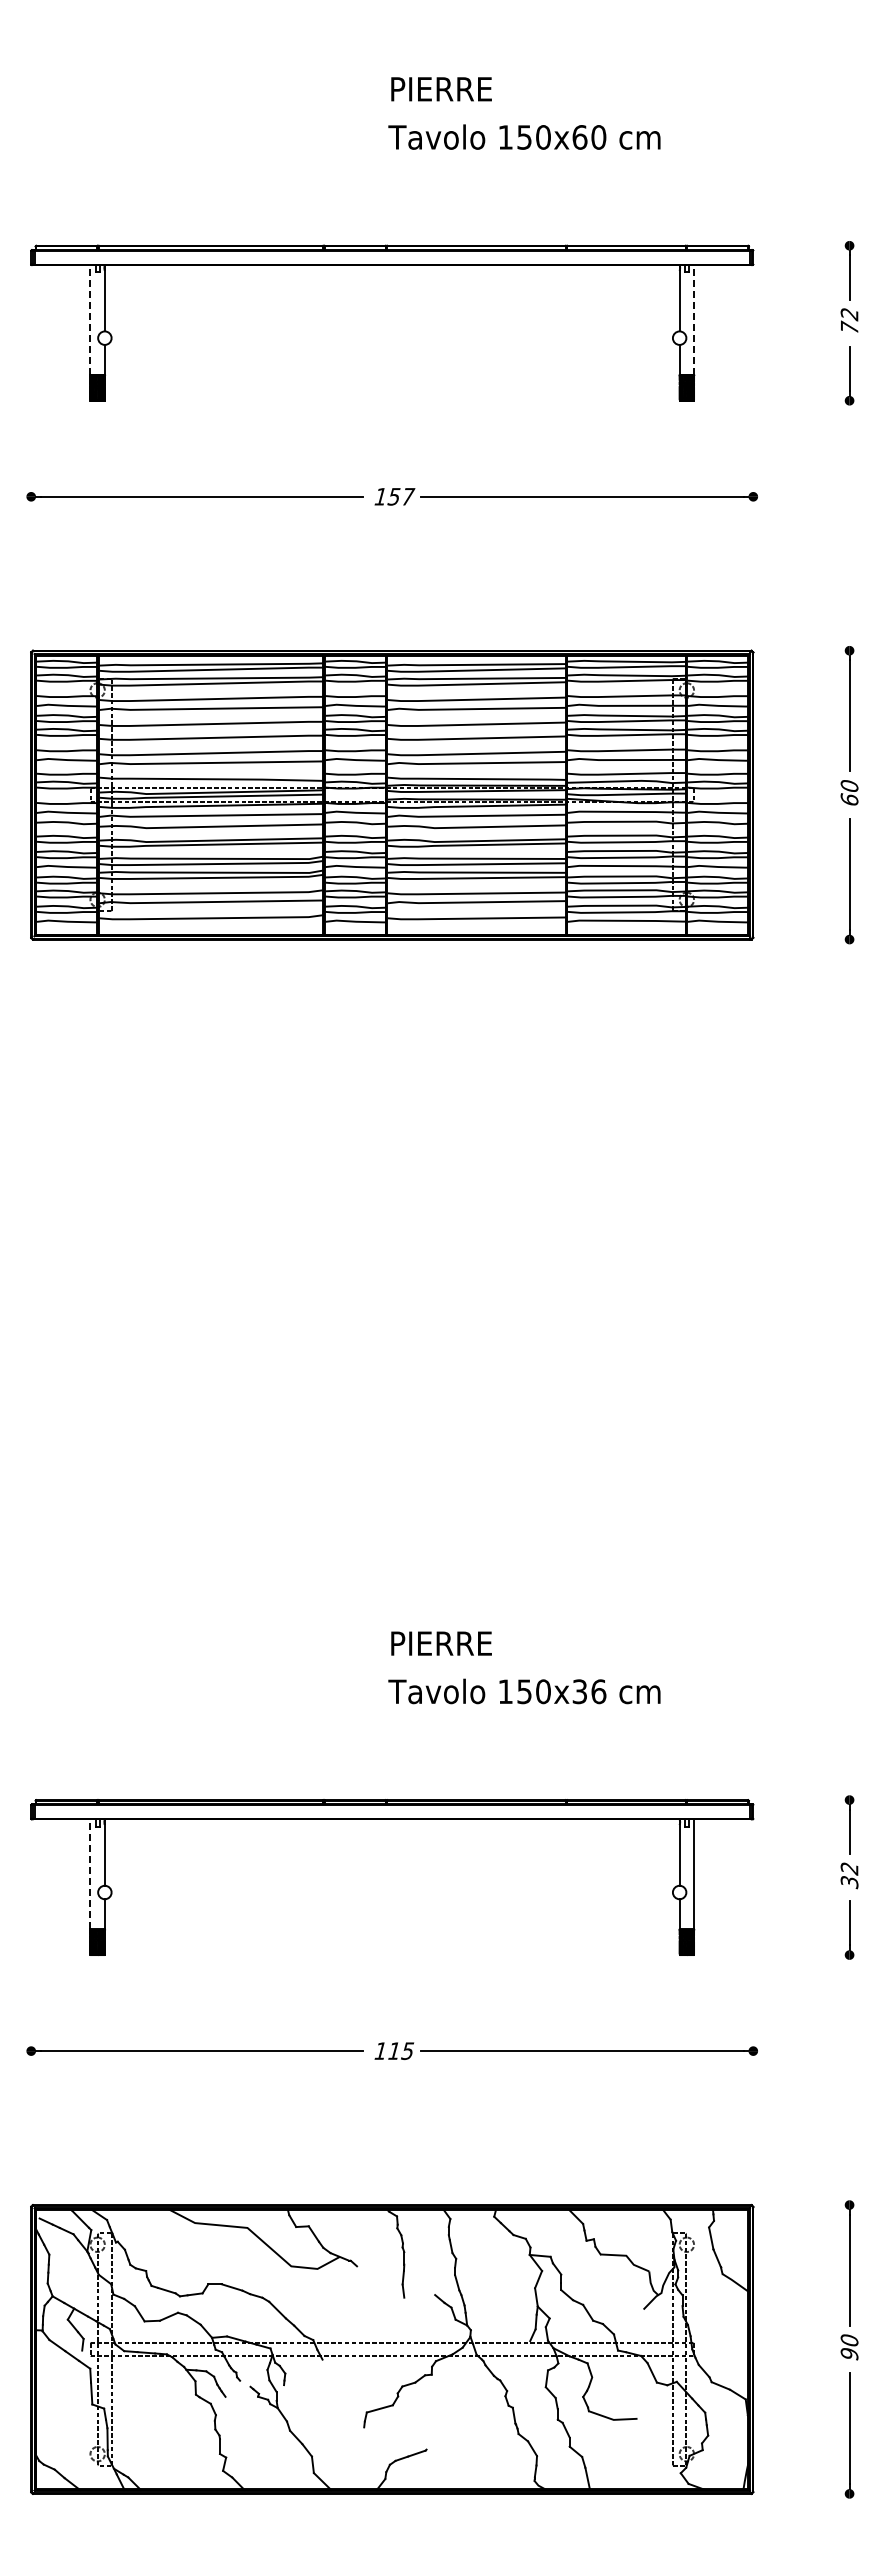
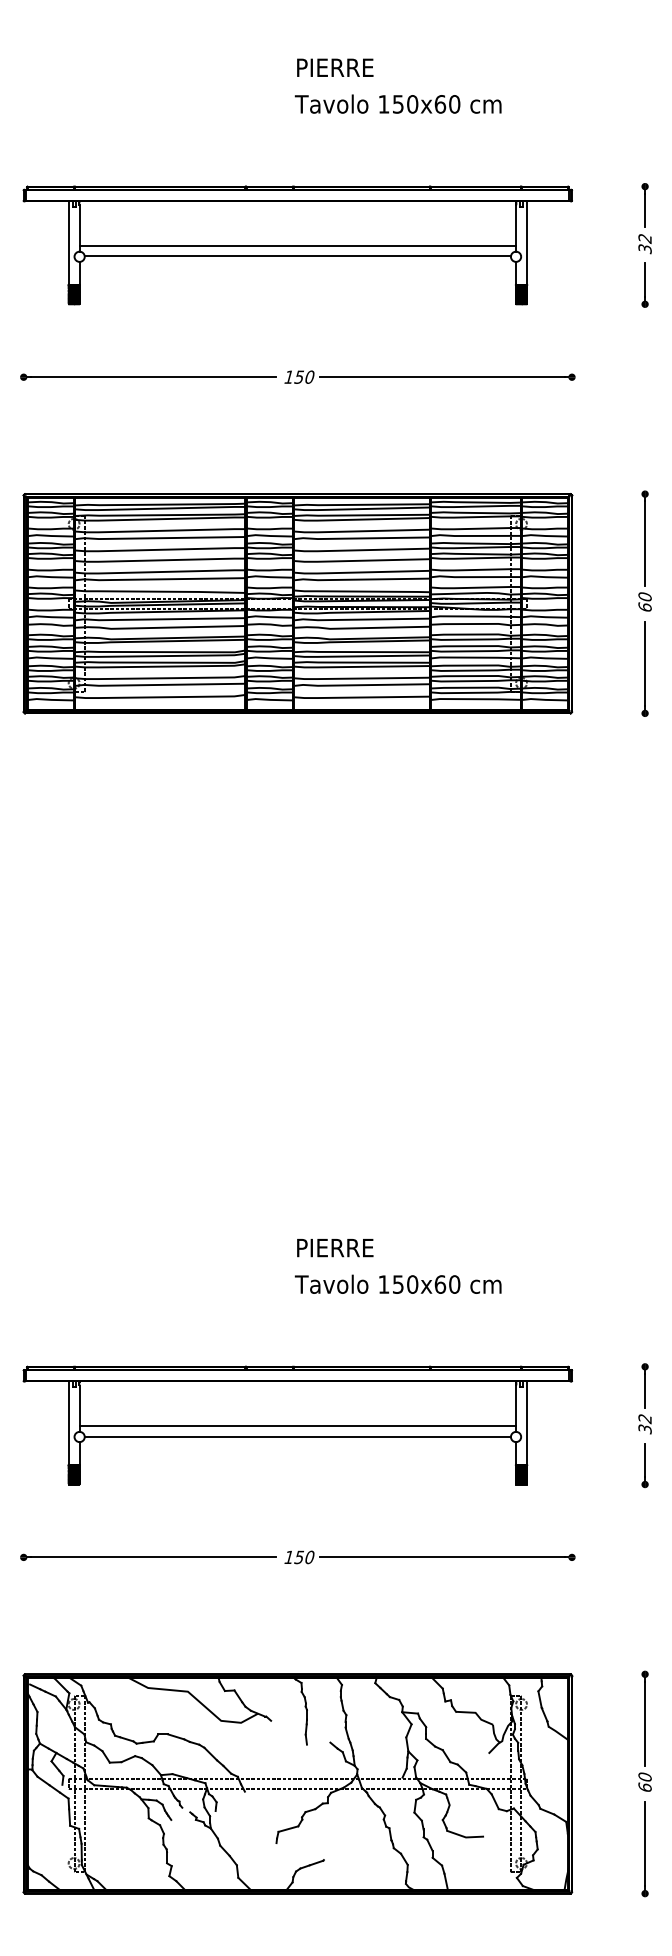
line: (90, 320) -> (68, 243), dashed -> solid
line: (694, 320) -> (527, 243), dashed -> solid
line: (391, 324) -> (297, 246), added
text: (849, 327) -> (645, 248), 72 -> 32
line: (391, 337) -> (297, 256), added
text: (408, 496) -> (310, 377), 157 -> 150
text: (589, 1691) -> (447, 1284), 150x36 -> 150x60
line: (90, 1874) -> (68, 1423), dashed -> solid
line: (391, 1878) -> (297, 1426), added
line: (391, 1892) -> (297, 1436), added
text: (400, 2051) -> (304, 1557), 115 -> 150
text: (849, 2353) -> (645, 1787), 90 -> 60

